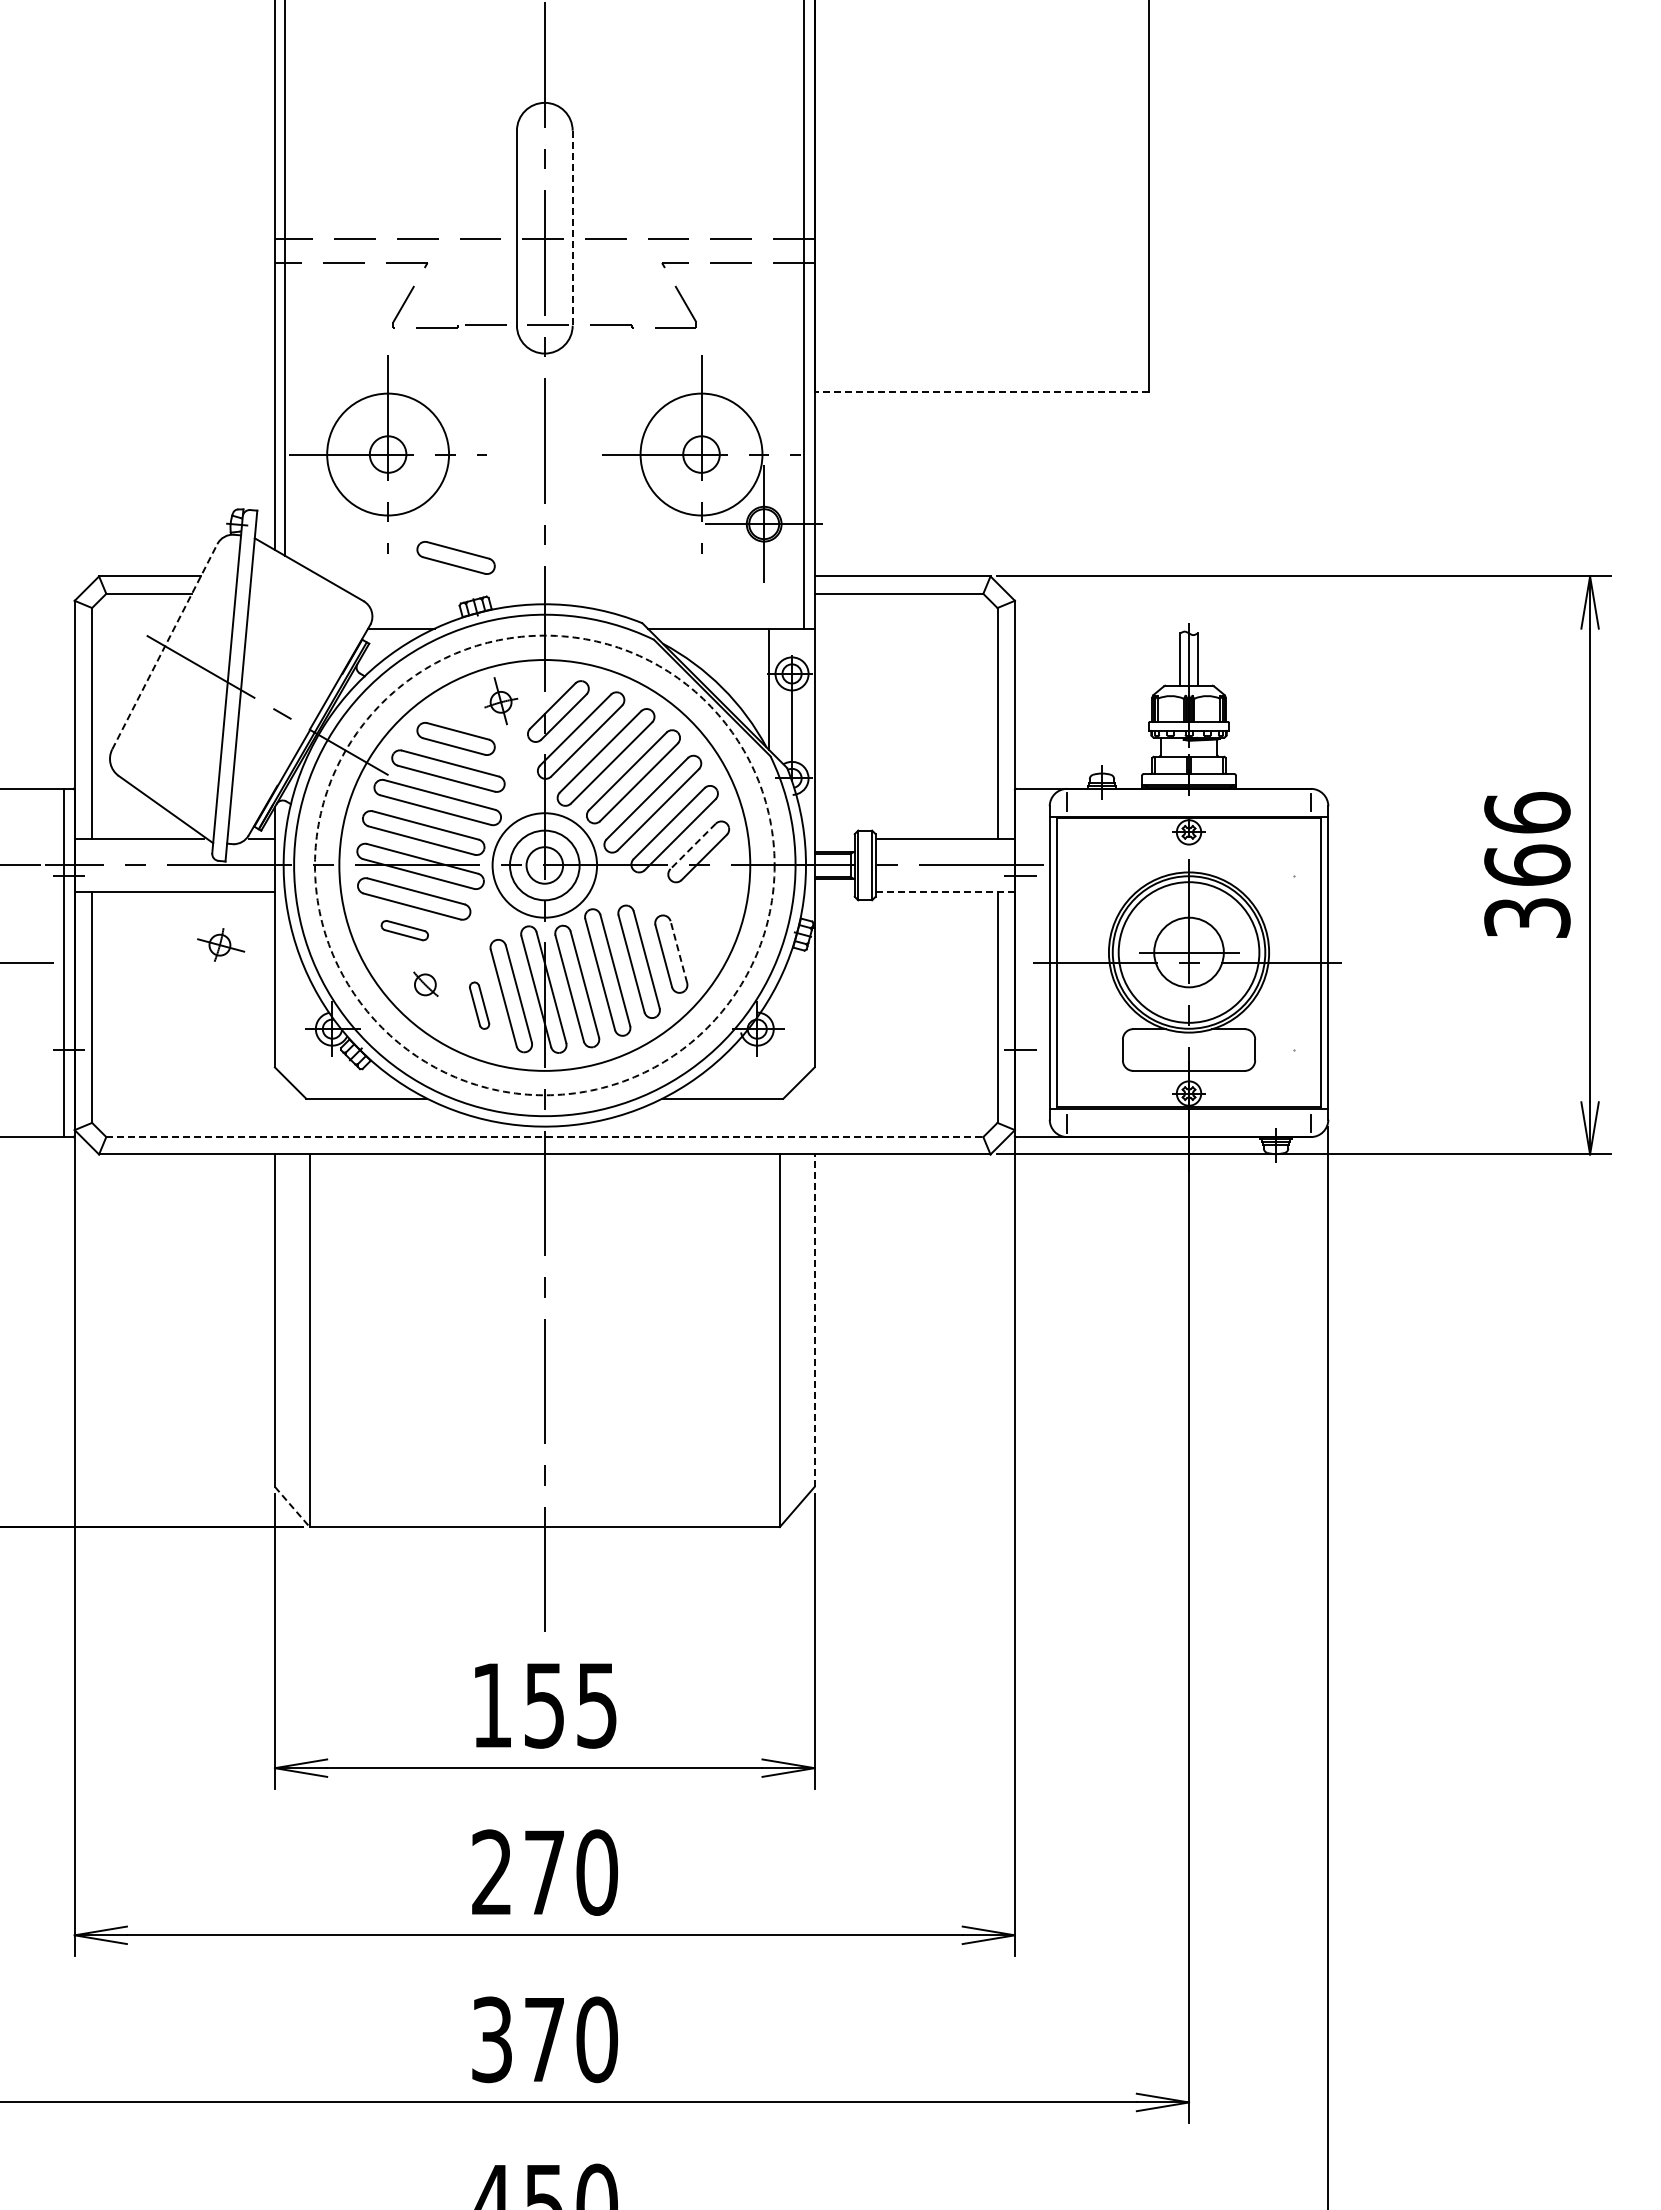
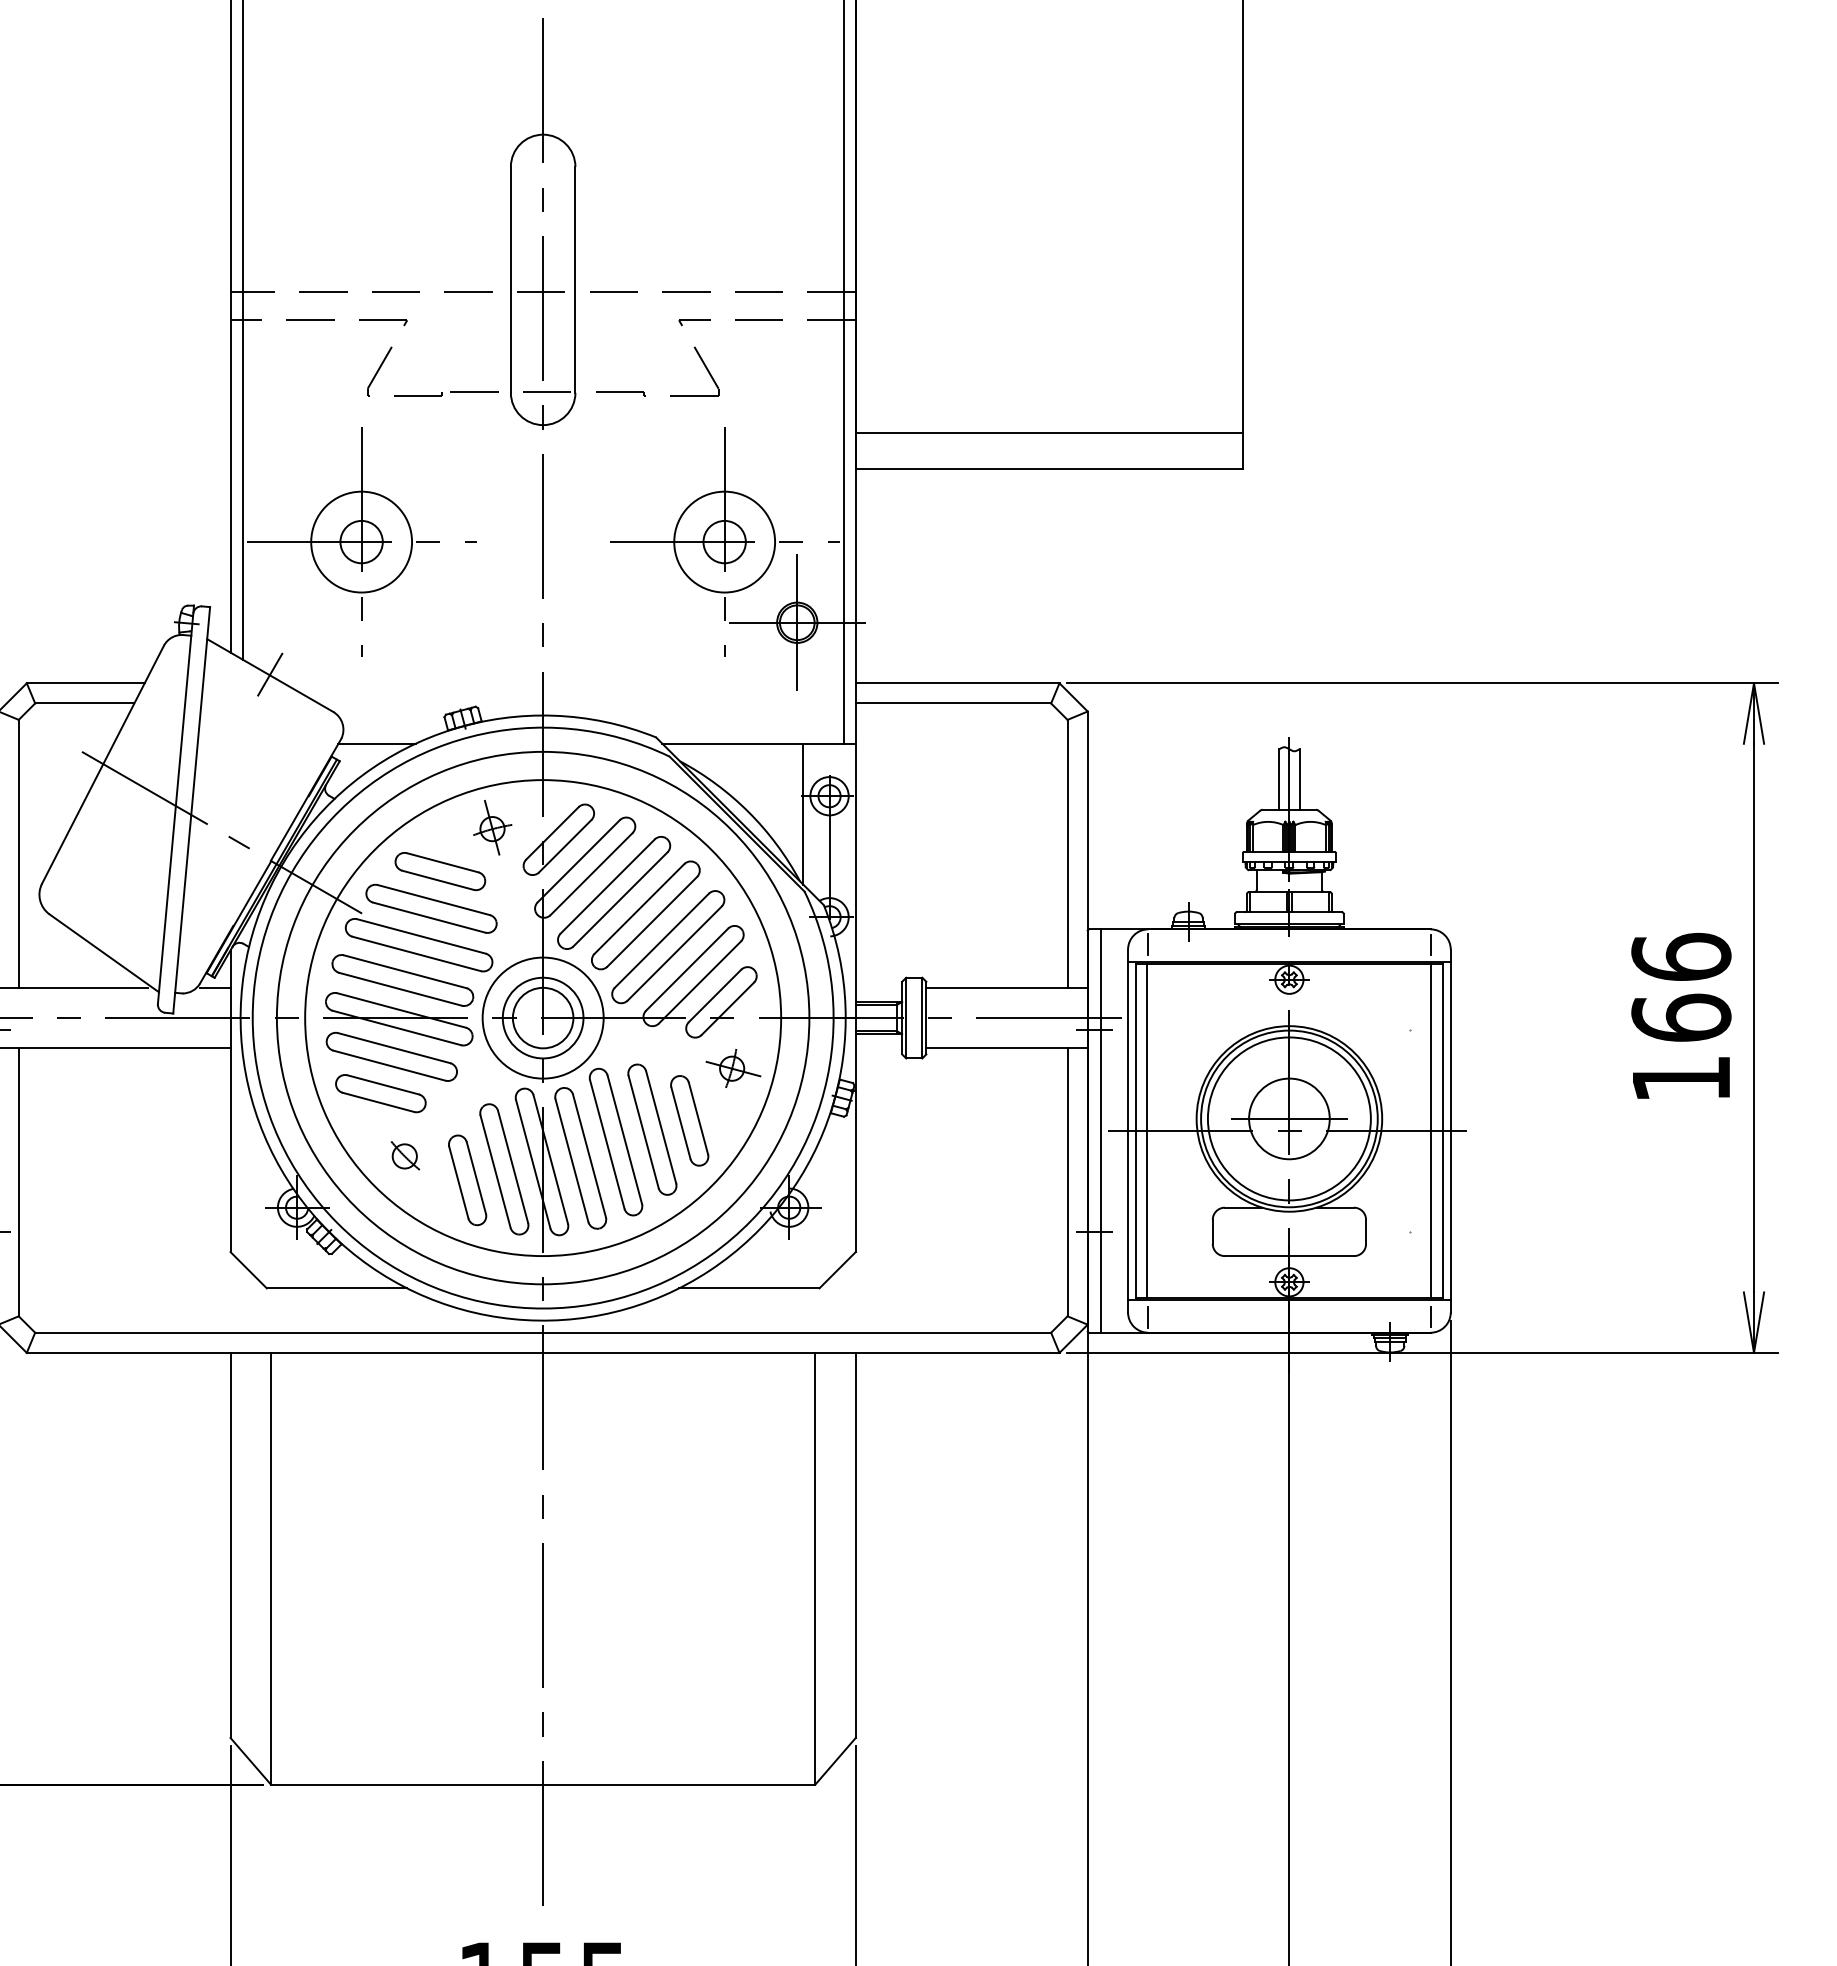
line: (572, 228) -> (575, 280), dashed -> solid
line: (981, 360) -> (1049, 433), added
line: (981, 391) -> (1049, 469), dashed -> solid
circle: (387, 454) -> (360, 542), size x0.71
circle: (701, 454) -> (724, 542), size x0.71
part: (455, 557) -> (439, 661), removed
line: (309, 568) -> (270, 674), added
line: (165, 646) -> (103, 764), dashed -> solid
line: (693, 846) -> (715, 996), dashed -> solid
circle: (544, 865) -> (542, 1018), dashed -> solid
circle: (544, 865) -> (542, 1018), size x1.43
line: (945, 891) -> (1007, 1048), dashed -> solid
text: (1527, 917) -> (1681, 1078), 366 -> 166
part: (404, 930) -> (380, 1093), size x1.67
part: (221, 944) -> (733, 1067), moved
line: (678, 952) -> (698, 1118), dashed -> solid
line: (1026, 962) -> (1101, 1130), added
line: (1066, 962) -> (1147, 1130), added
line: (1311, 962) -> (1431, 1130), added
part: (479, 1005) -> (467, 1180), size x1.67
line: (544, 1137) -> (542, 1333), dashed -> solid
line: (814, 1320) -> (855, 1545), dashed -> solid
line: (292, 1506) -> (250, 1760), dashed -> solid

